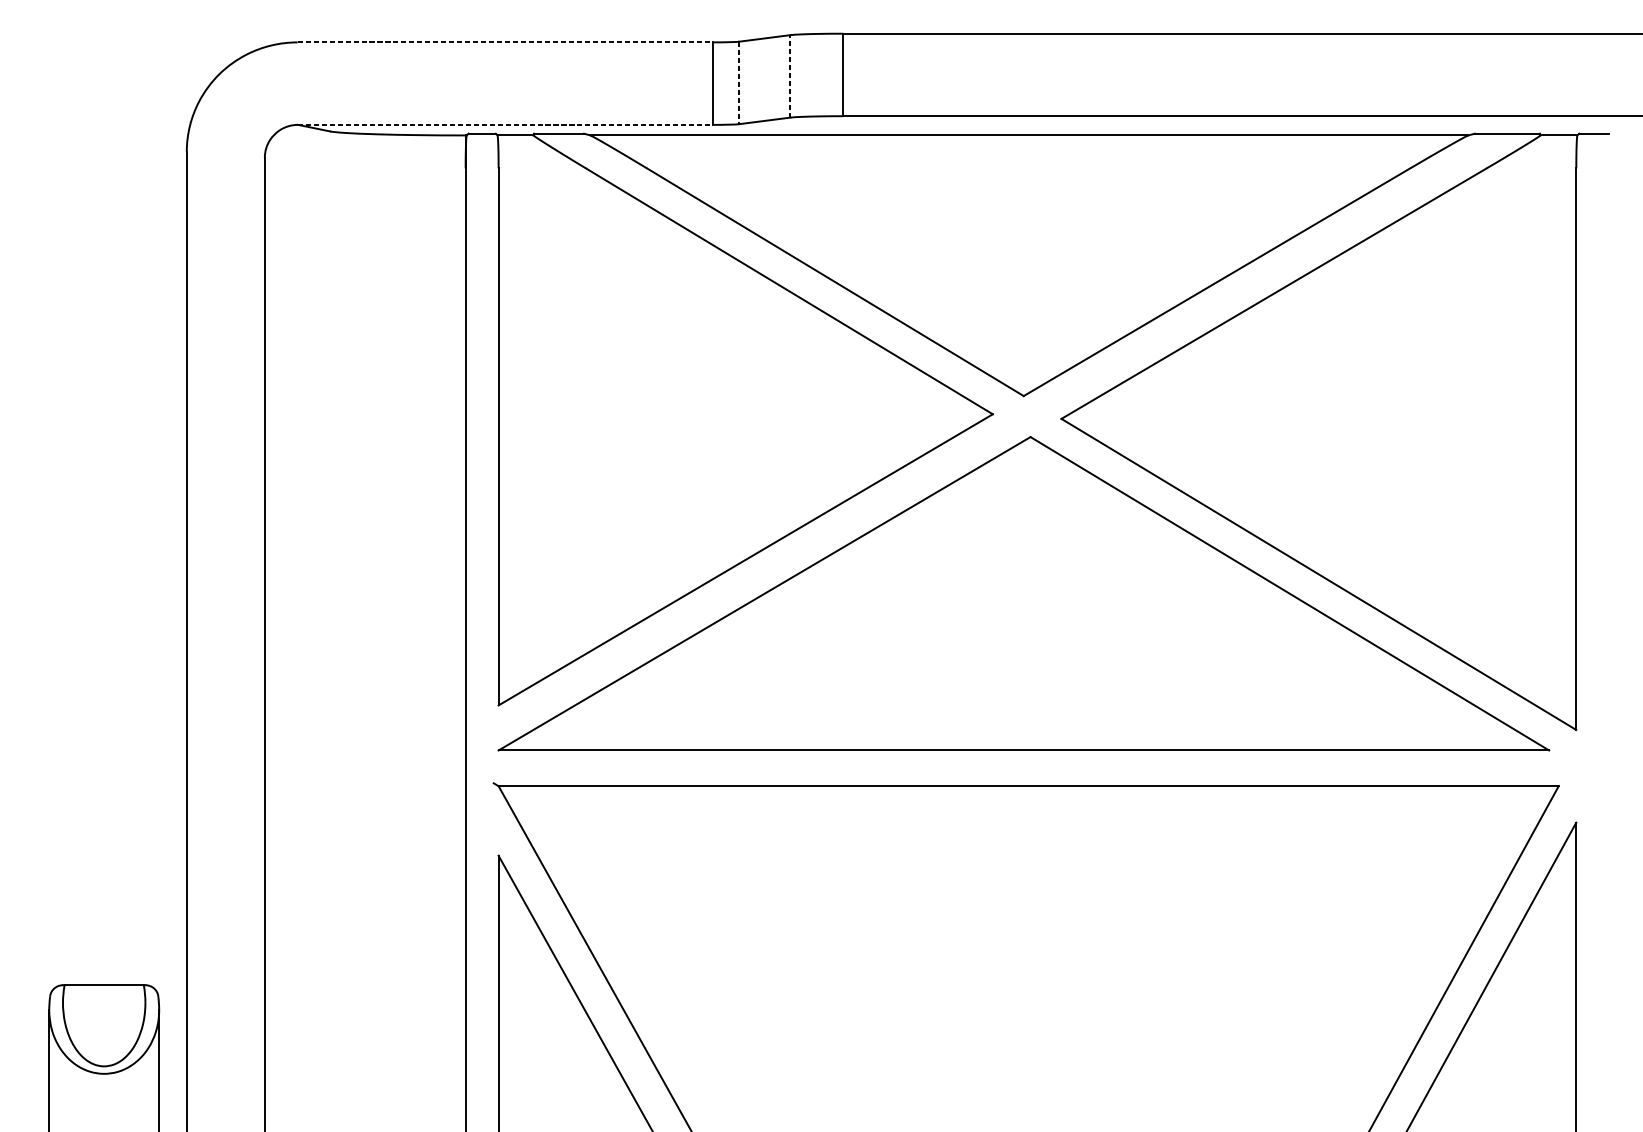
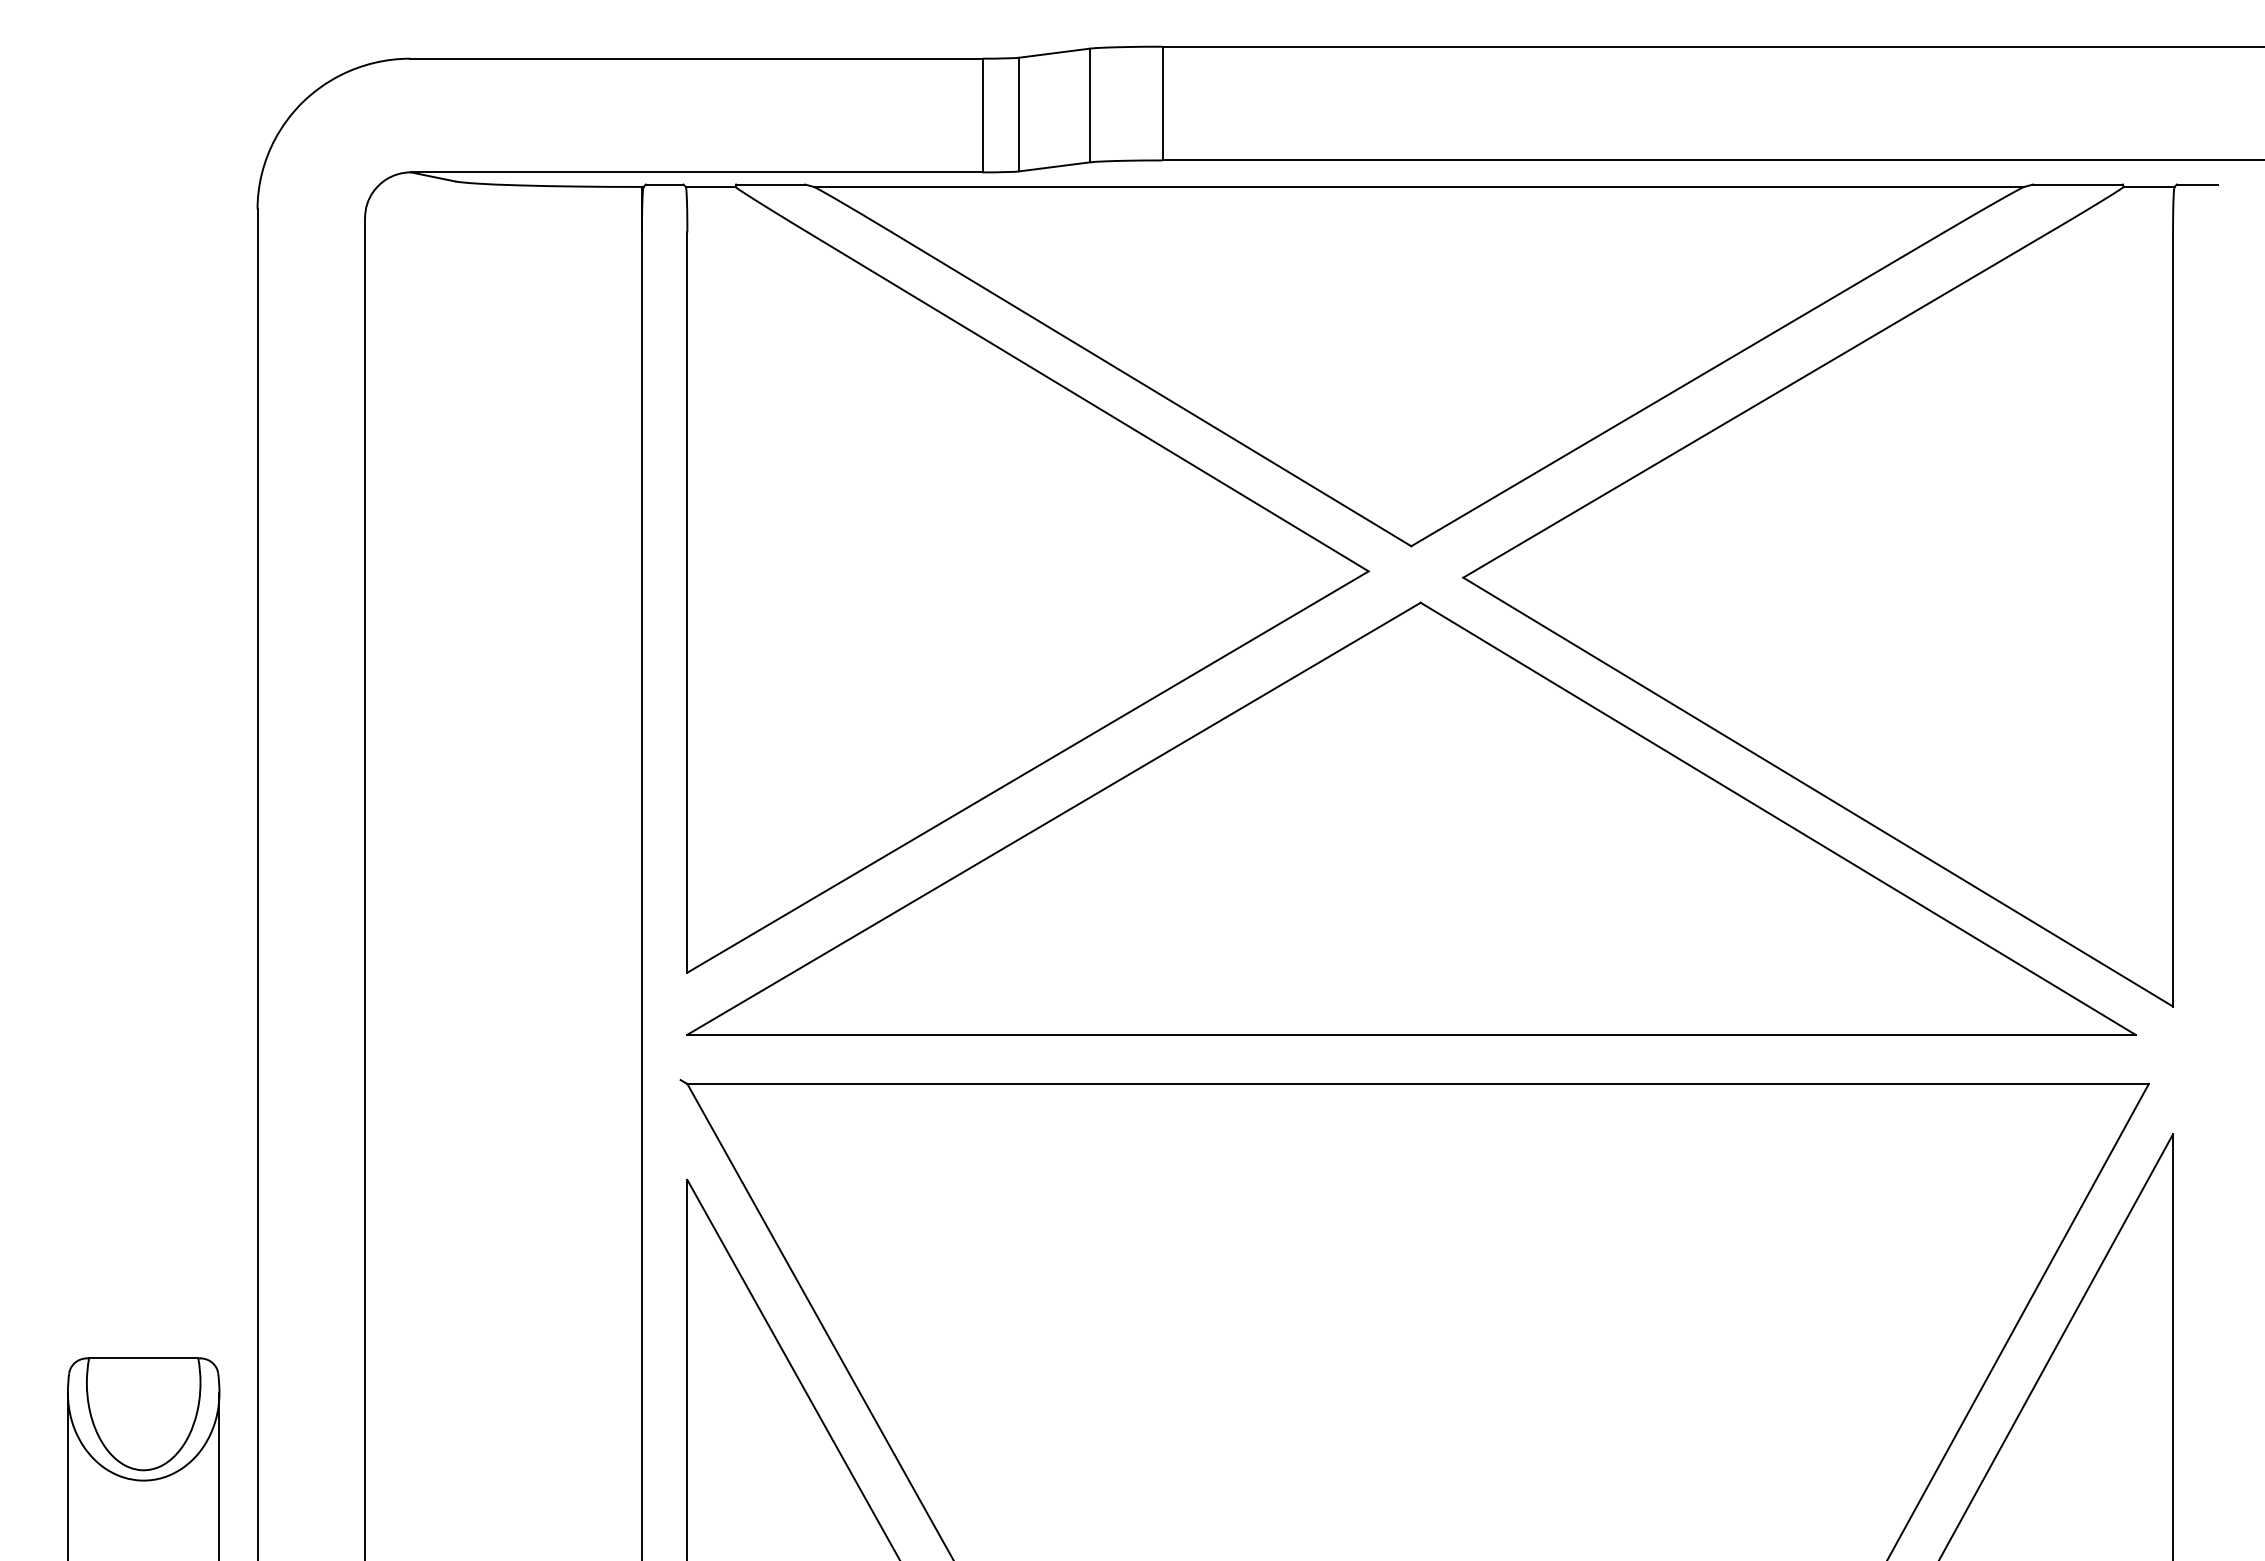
line: (505, 42) -> (696, 58), dashed -> solid
line: (790, 76) -> (1089, 105), dashed -> solid
line: (739, 82) -> (1019, 114), dashed -> solid
line: (505, 124) -> (696, 172), dashed -> solid

